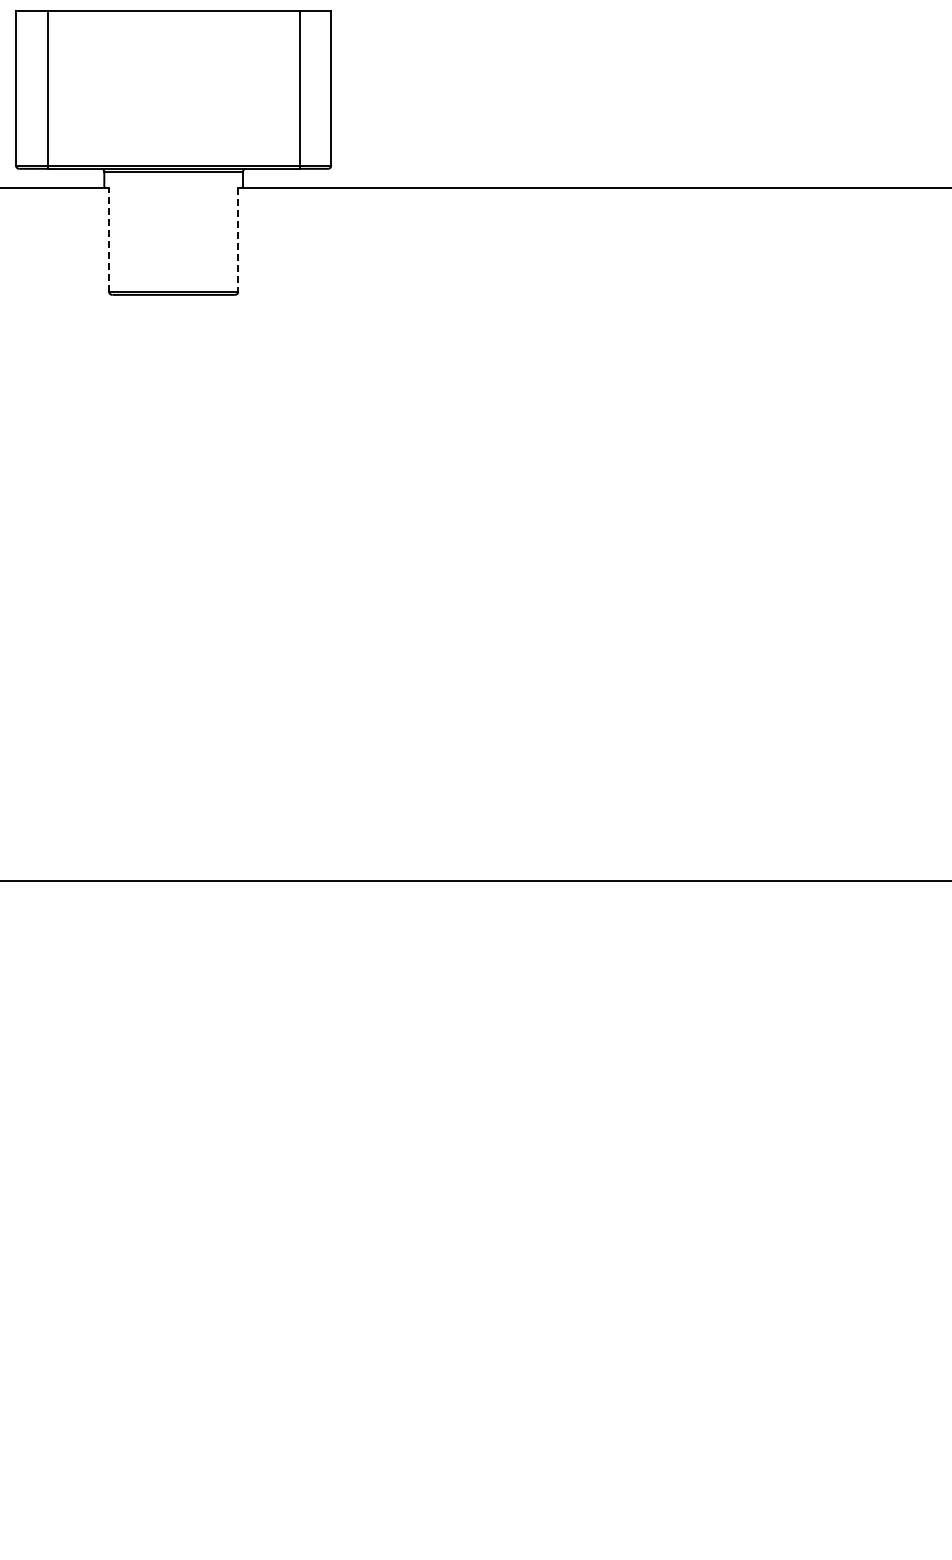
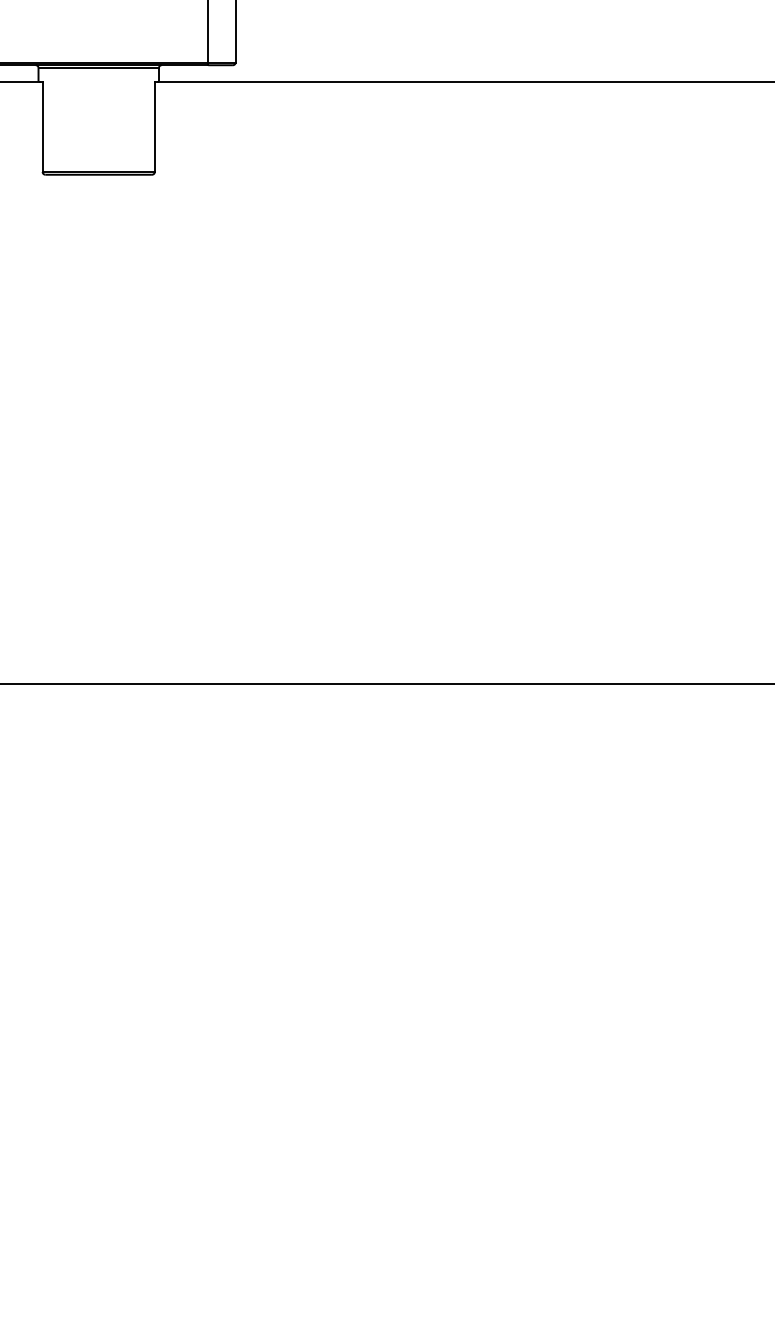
line: (109, 239) -> (43, 126), dashed -> solid
line: (238, 240) -> (155, 127), dashed -> solid

